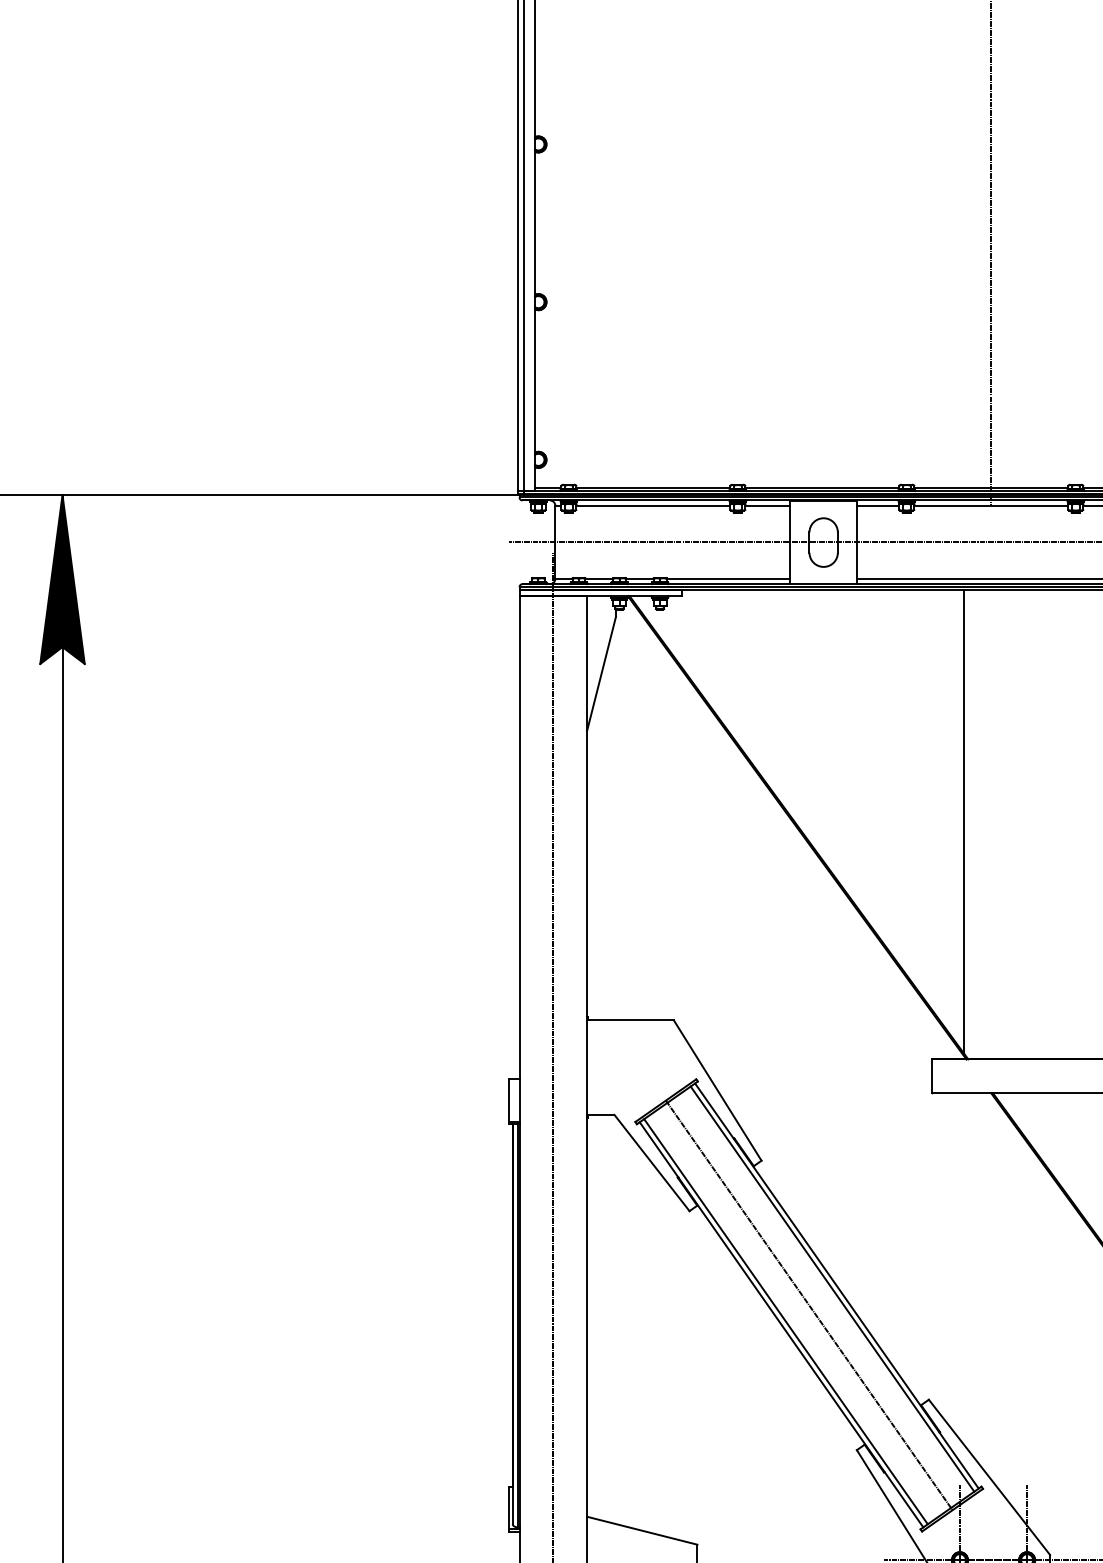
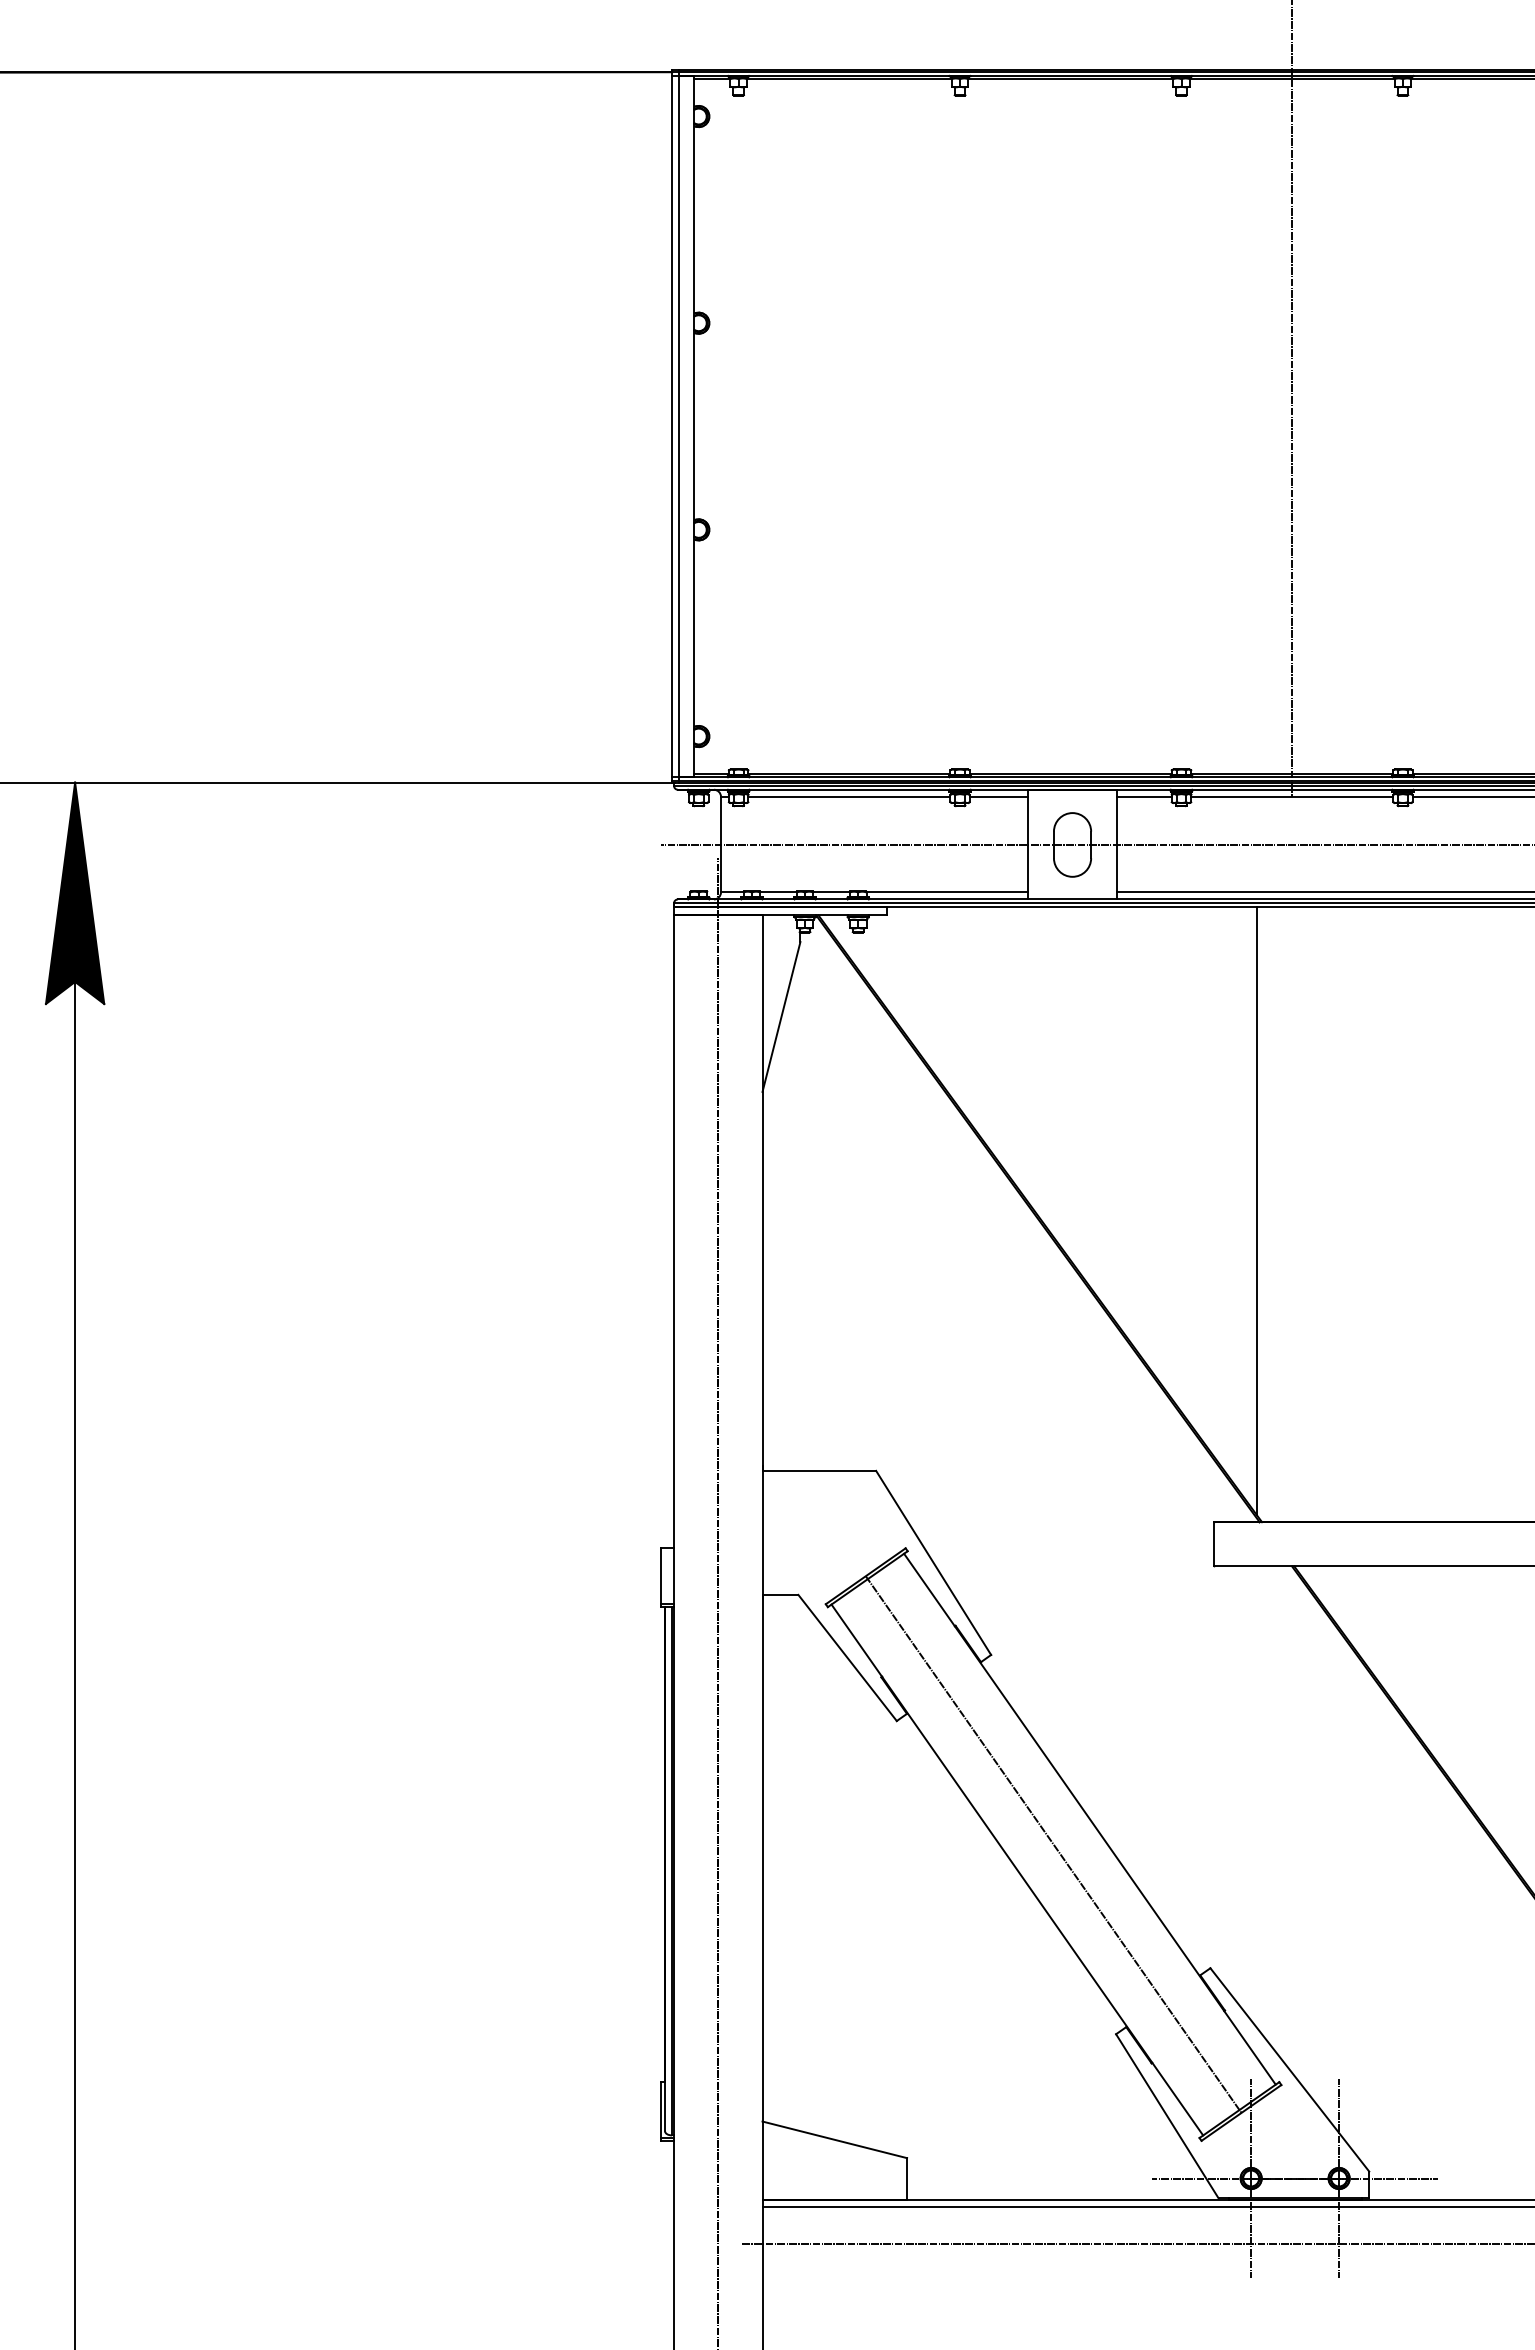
line: (832, 1288) -> (1083, 1822), removed
line: (786, 1321) -> (1023, 1865), removed

